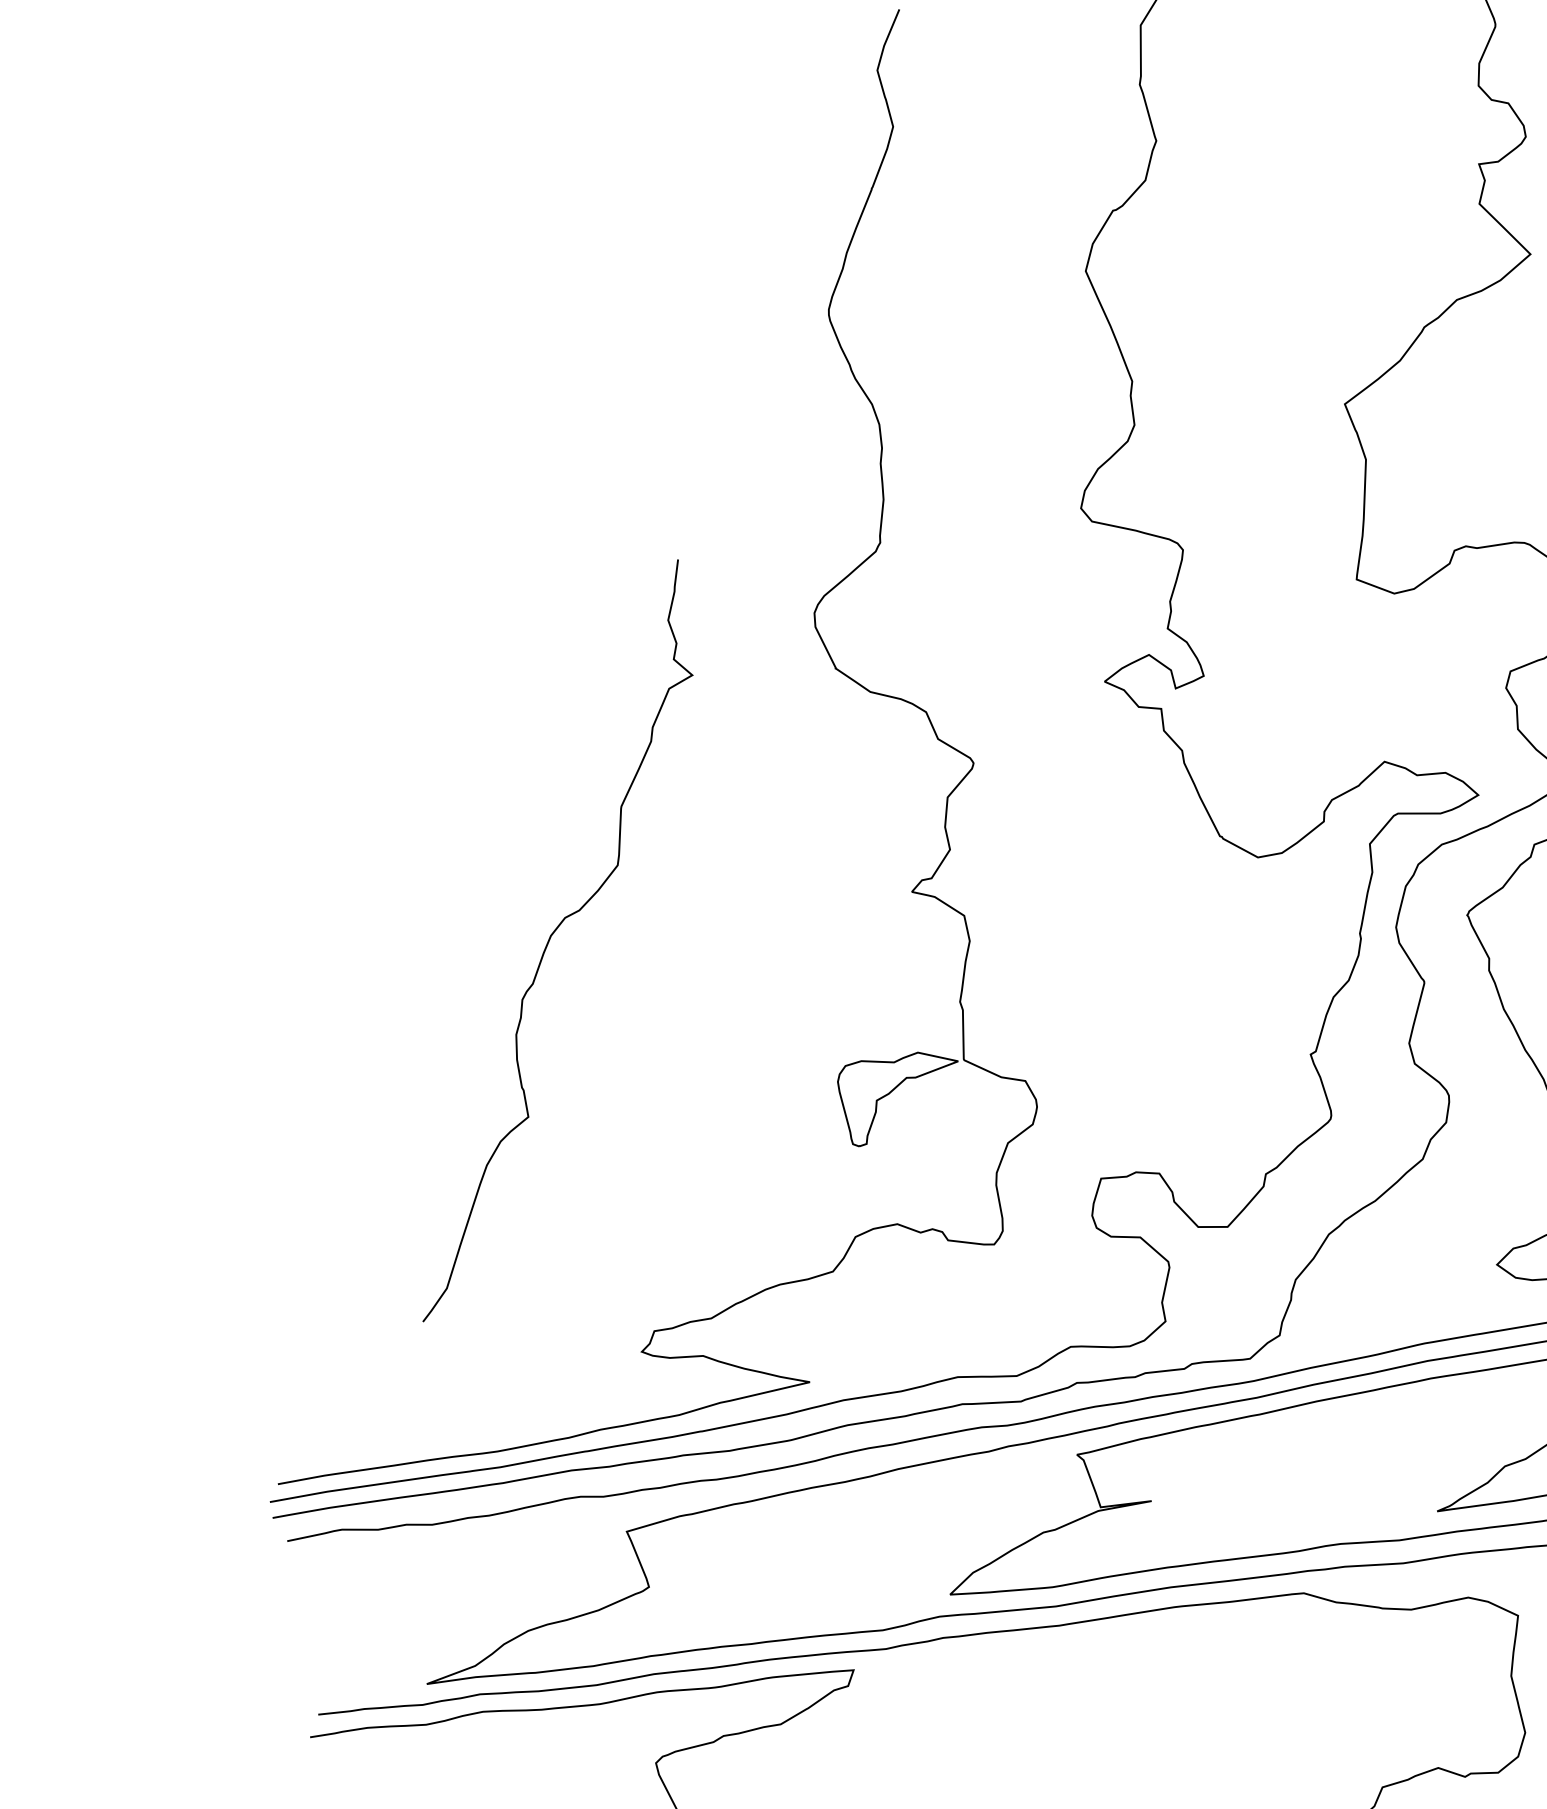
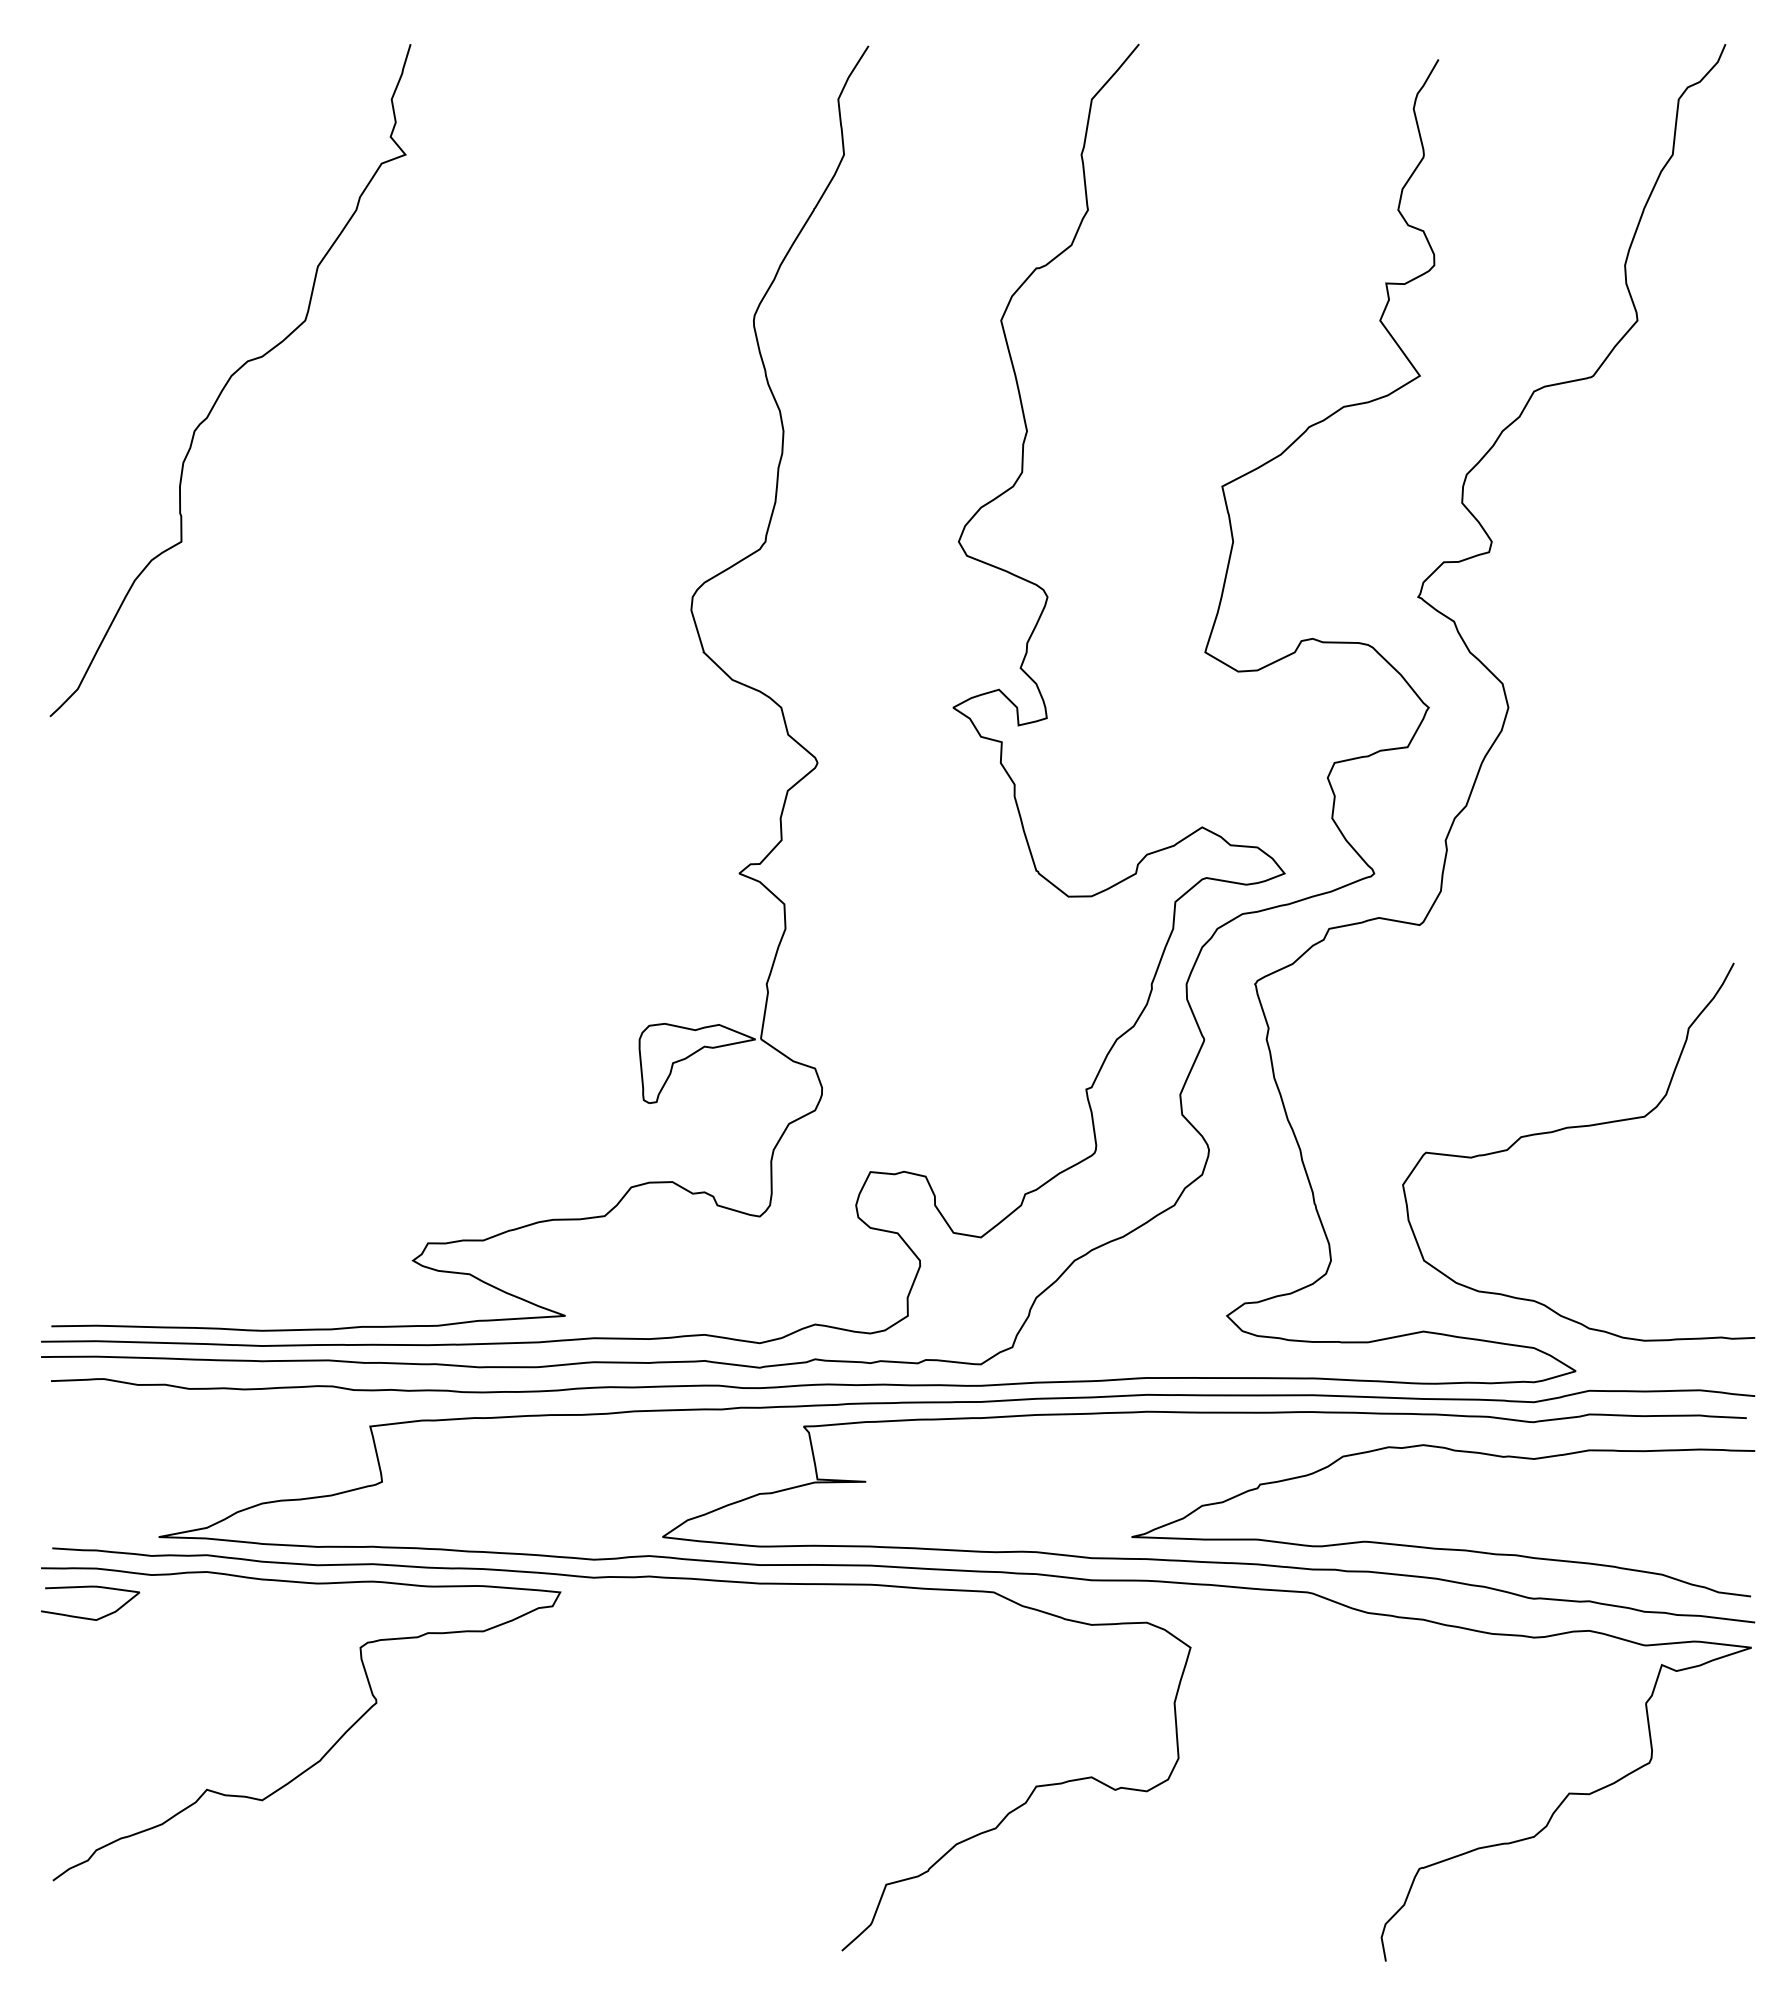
curve: (550, 939) -> (230, 379), moved
curve: (364, 1748) -> (90, 1587), added

